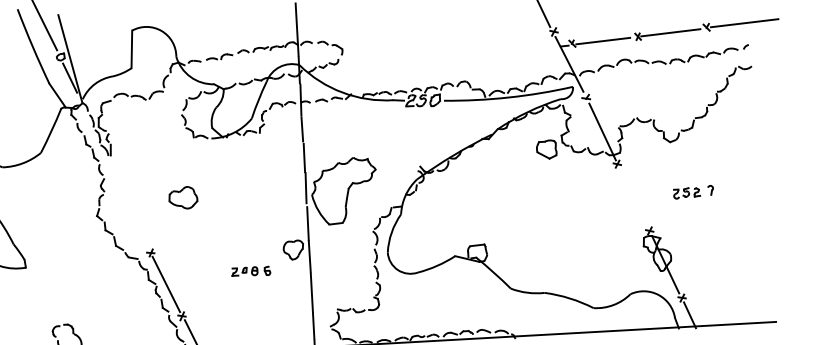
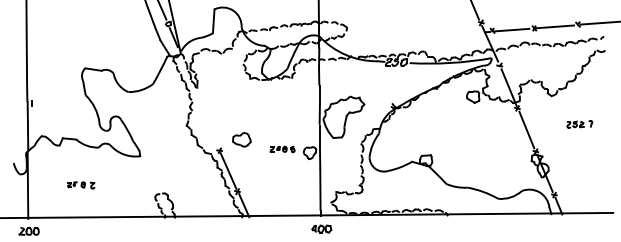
part: (693, 192) -> (579, 124), moved
line: (633, 196) -> (526, 129), added
part: (182, 197) -> (241, 139), moved
part: (251, 271) -> (282, 149), moved

